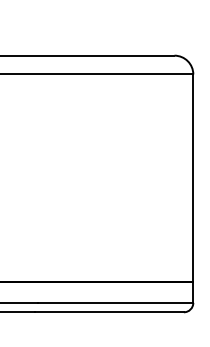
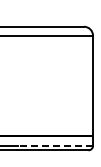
line: (115, 302) -> (55, 145), solid -> dashed

